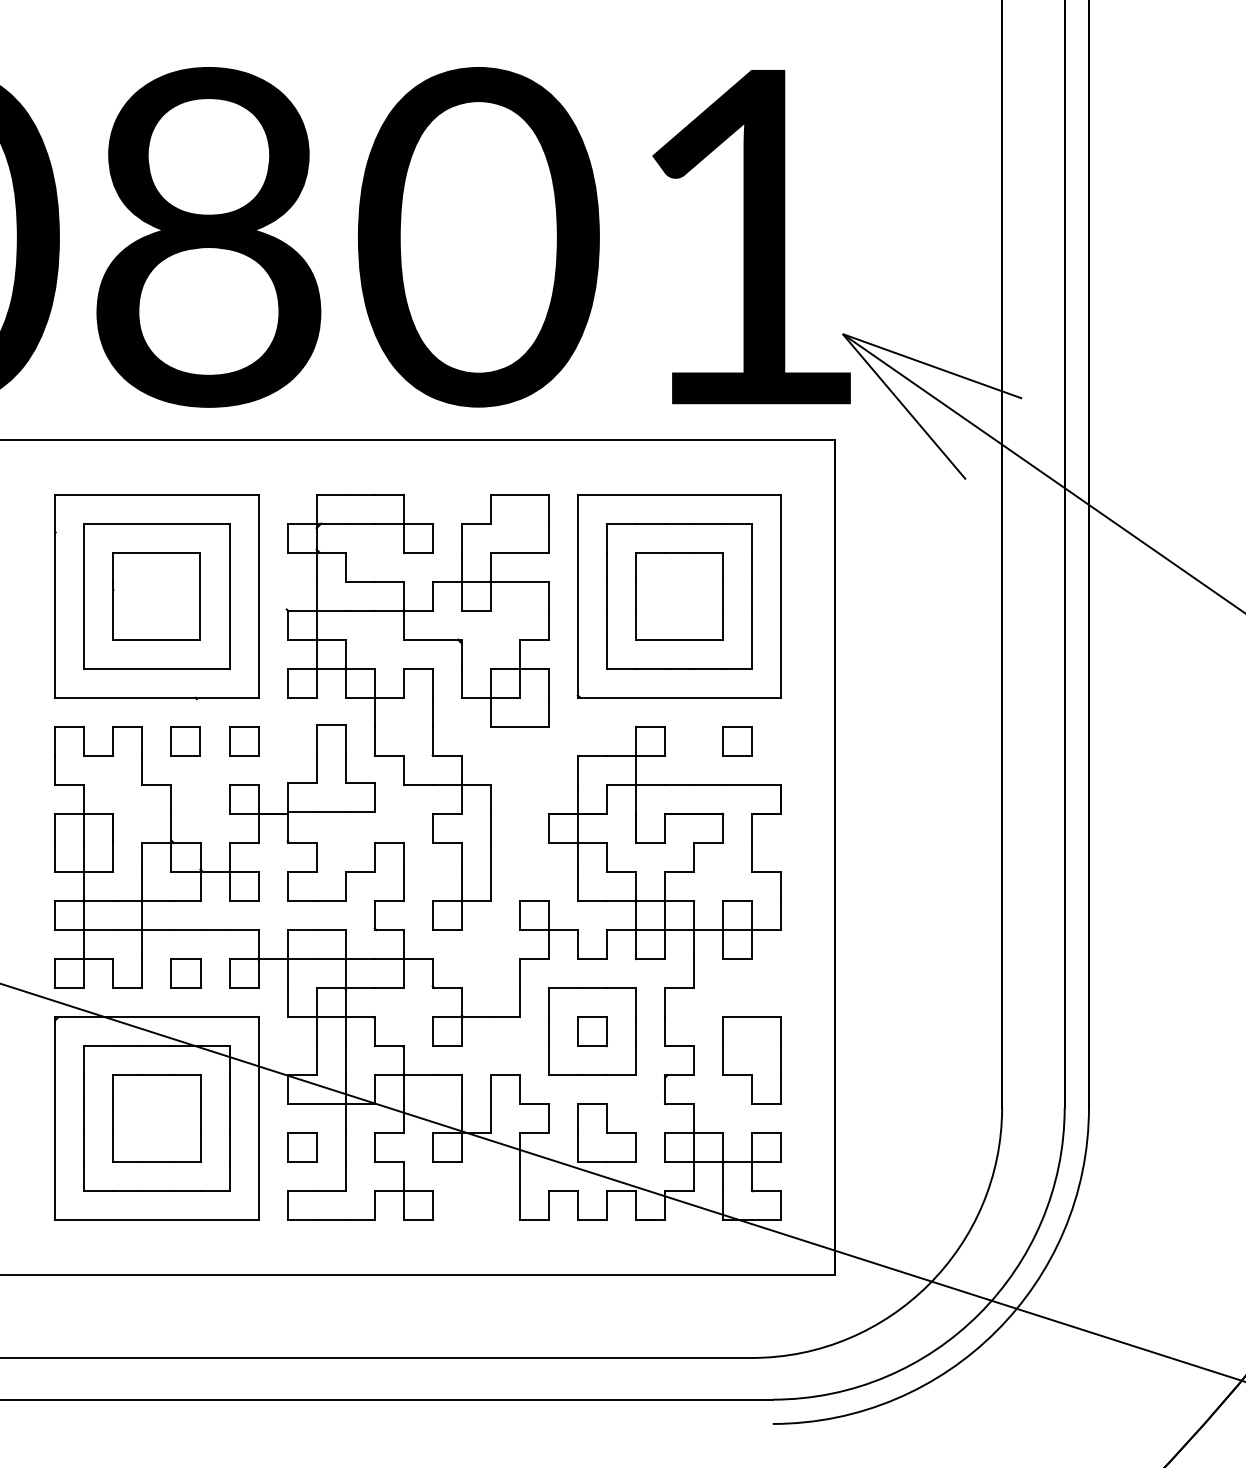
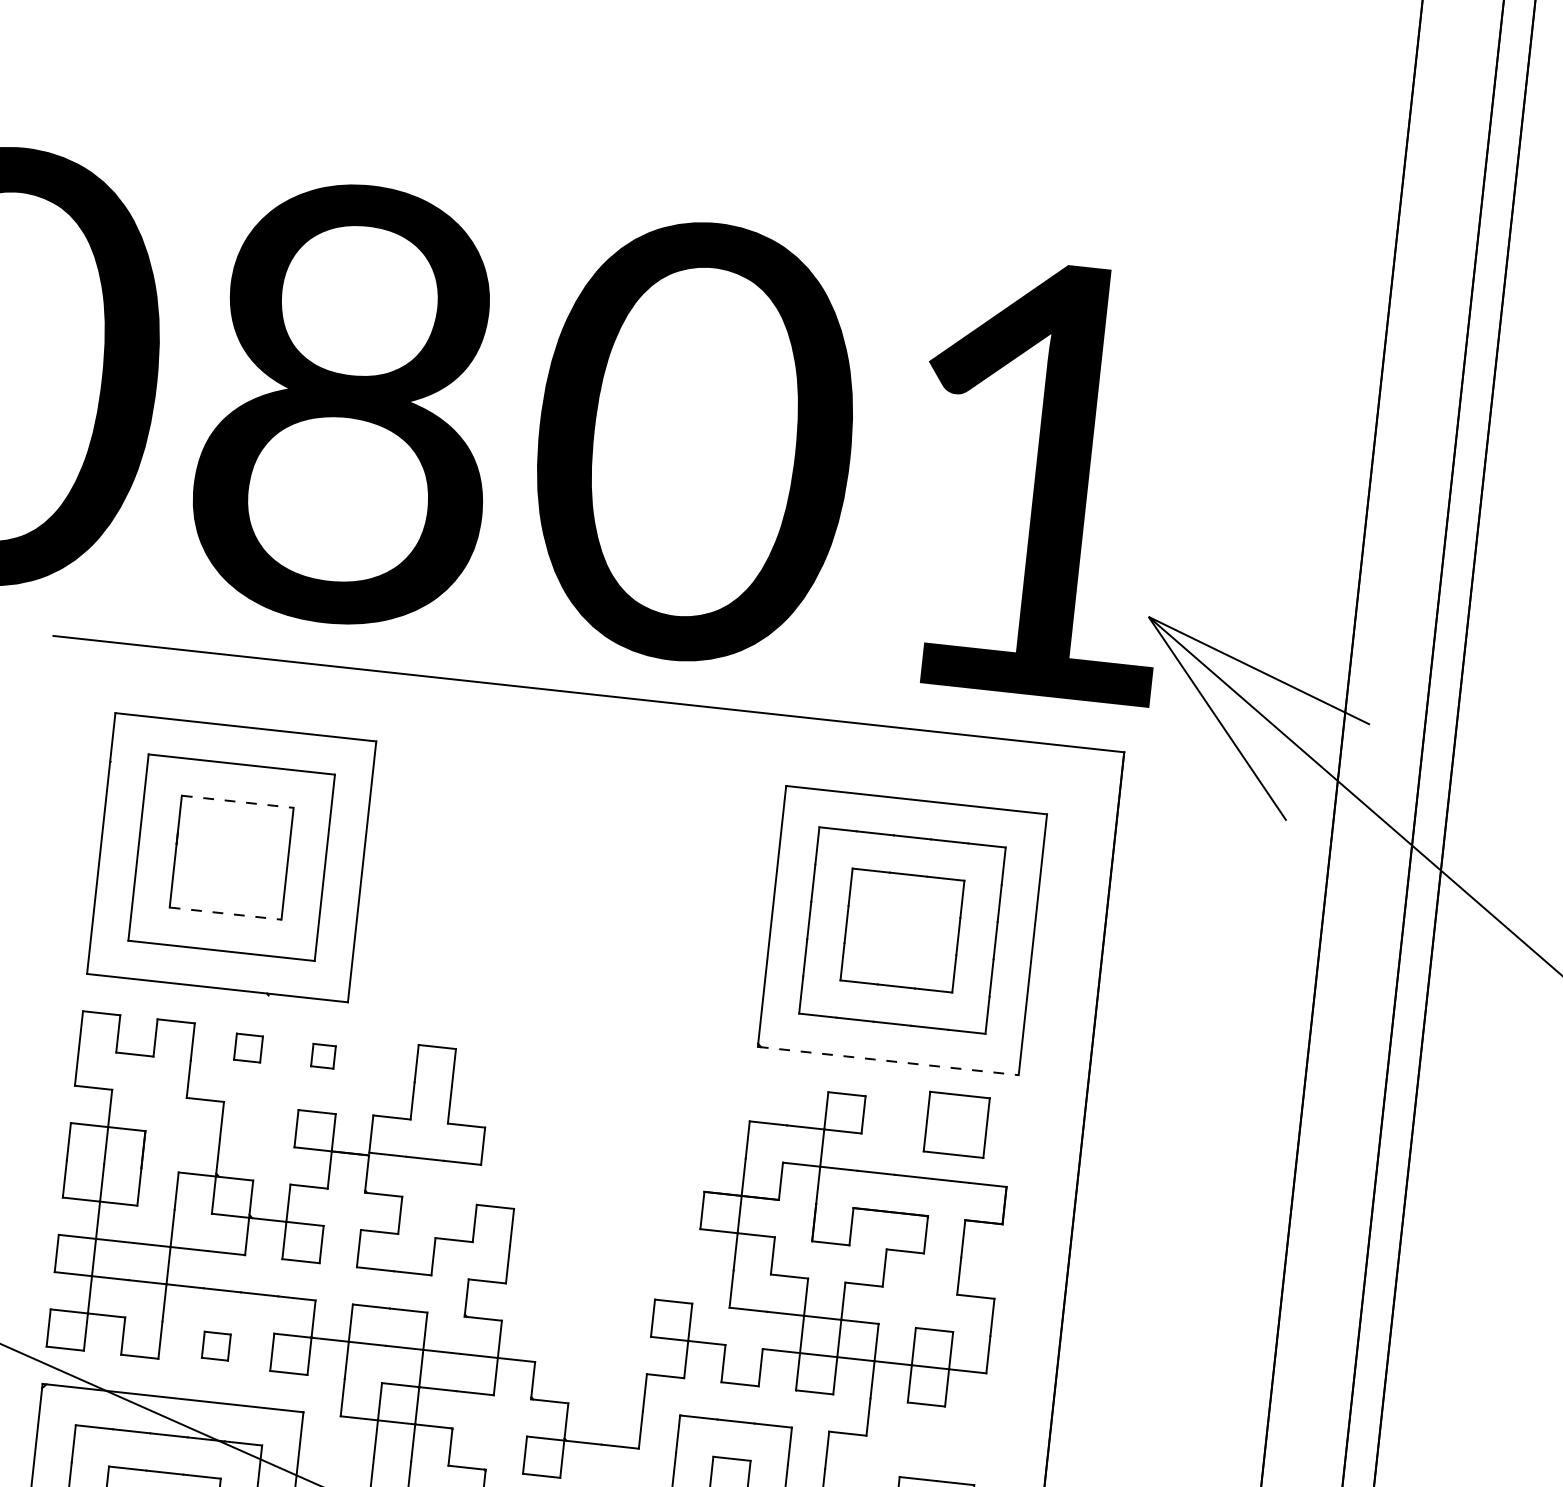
line: (156, 552) -> (237, 801), solid -> dashed
line: (156, 639) -> (225, 913), solid -> dashed
line: (679, 697) -> (888, 1060), solid -> dashed
part: (417, 712) -> (549, 1043), removed
part: (185, 741) -> (248, 1048), size x0.7
part: (244, 741) -> (323, 1056), size x0.6
part: (737, 741) -> (956, 1125), size x1.6
part: (185, 973) -> (215, 1346), size x0.7

